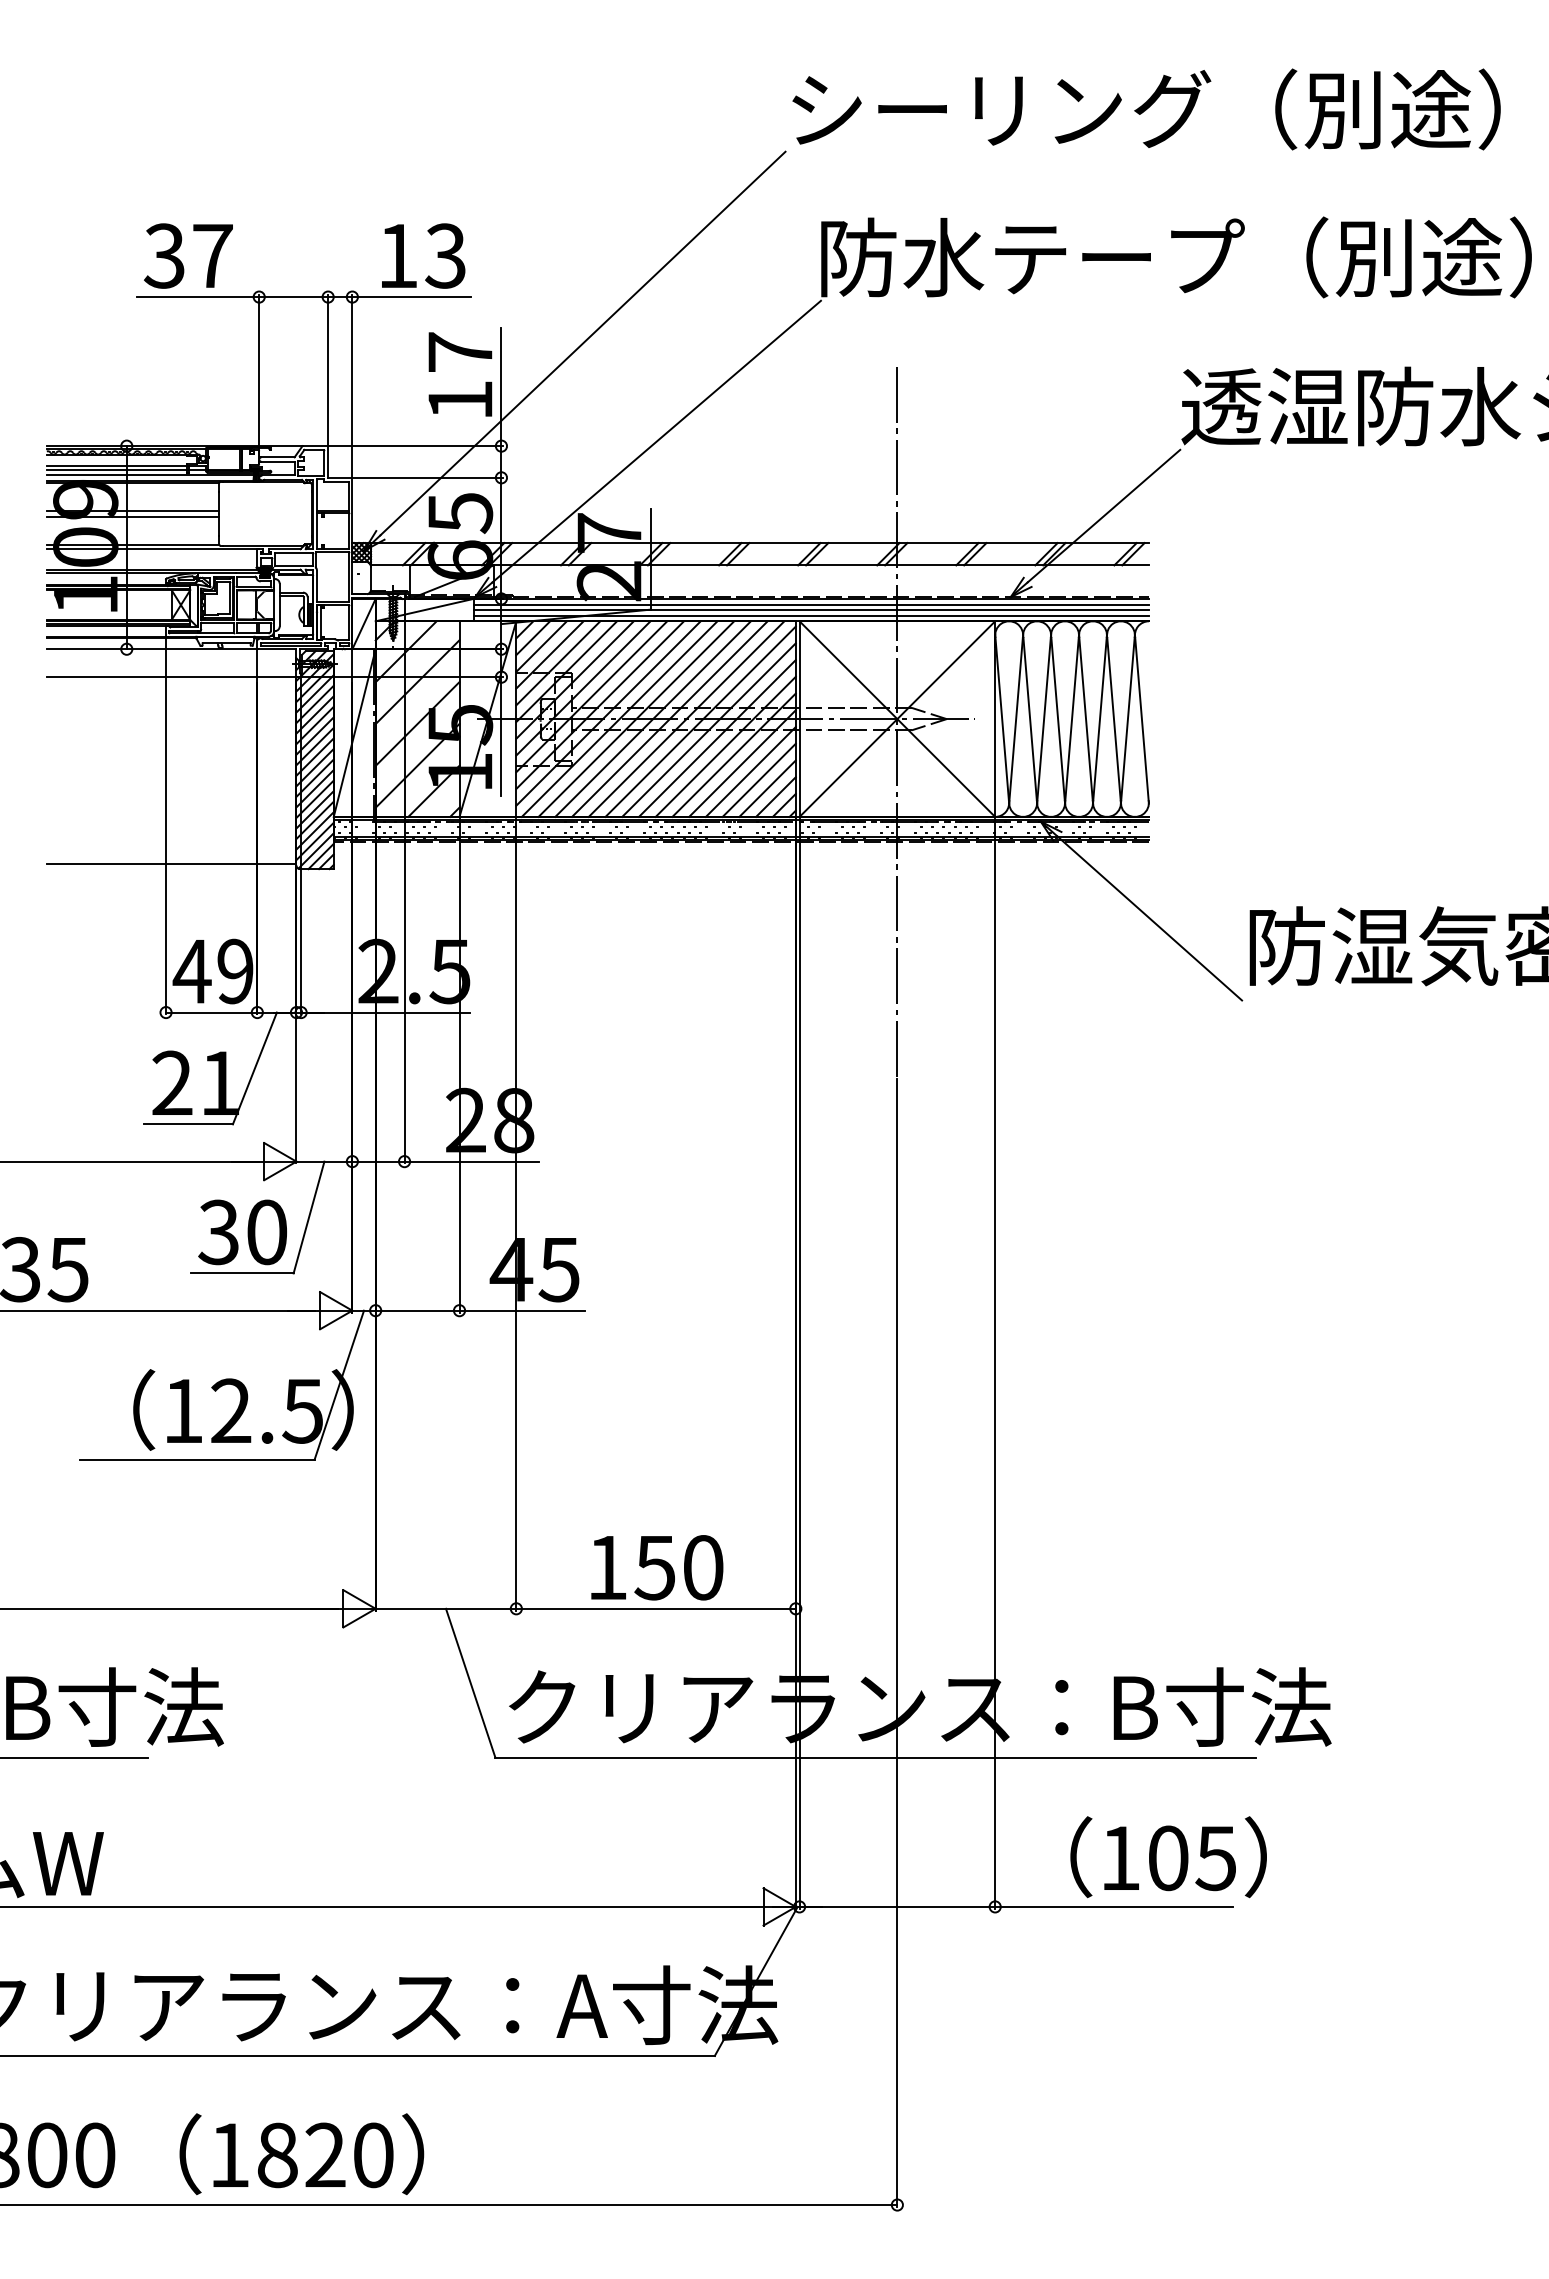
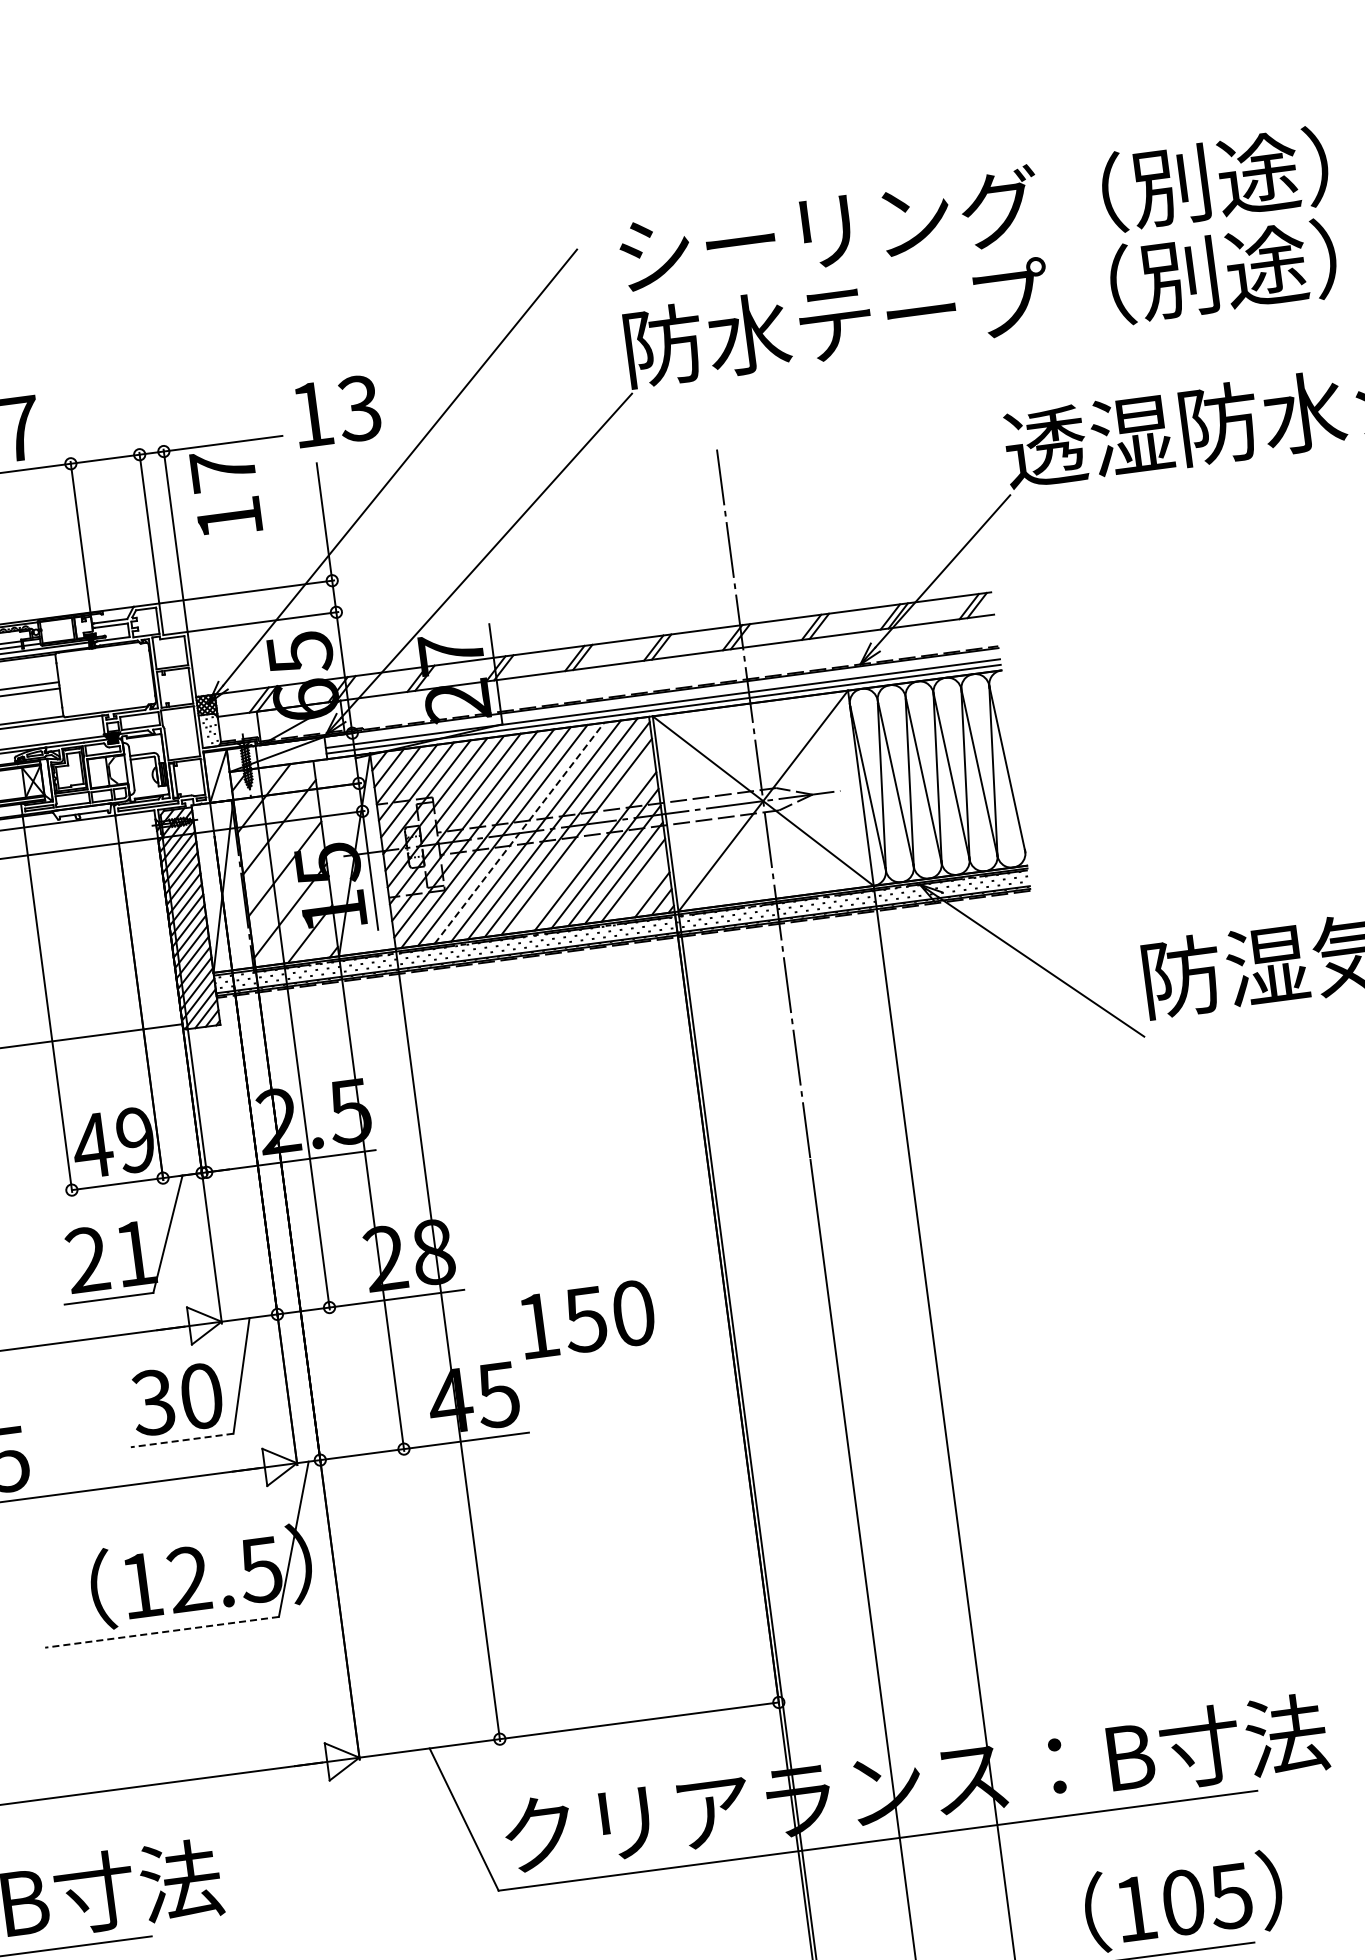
text: (1146, 109) -> (974, 211), moved
text: (423, 255) -> (337, 410), moved
text: (460, 374) -> (226, 492), moved
line: (810, 604) -> (661, 698), removed
line: (653, 718) -> (519, 832), solid -> dashed
line: (716, 738) -> (585, 844), removed
line: (767, 788) -> (642, 887), removed
line: (241, 1273) -> (181, 1440), solid -> dashed
line: (197, 1459) -> (162, 1632), solid -> dashed
text: (657, 1567) -> (587, 1319), moved

